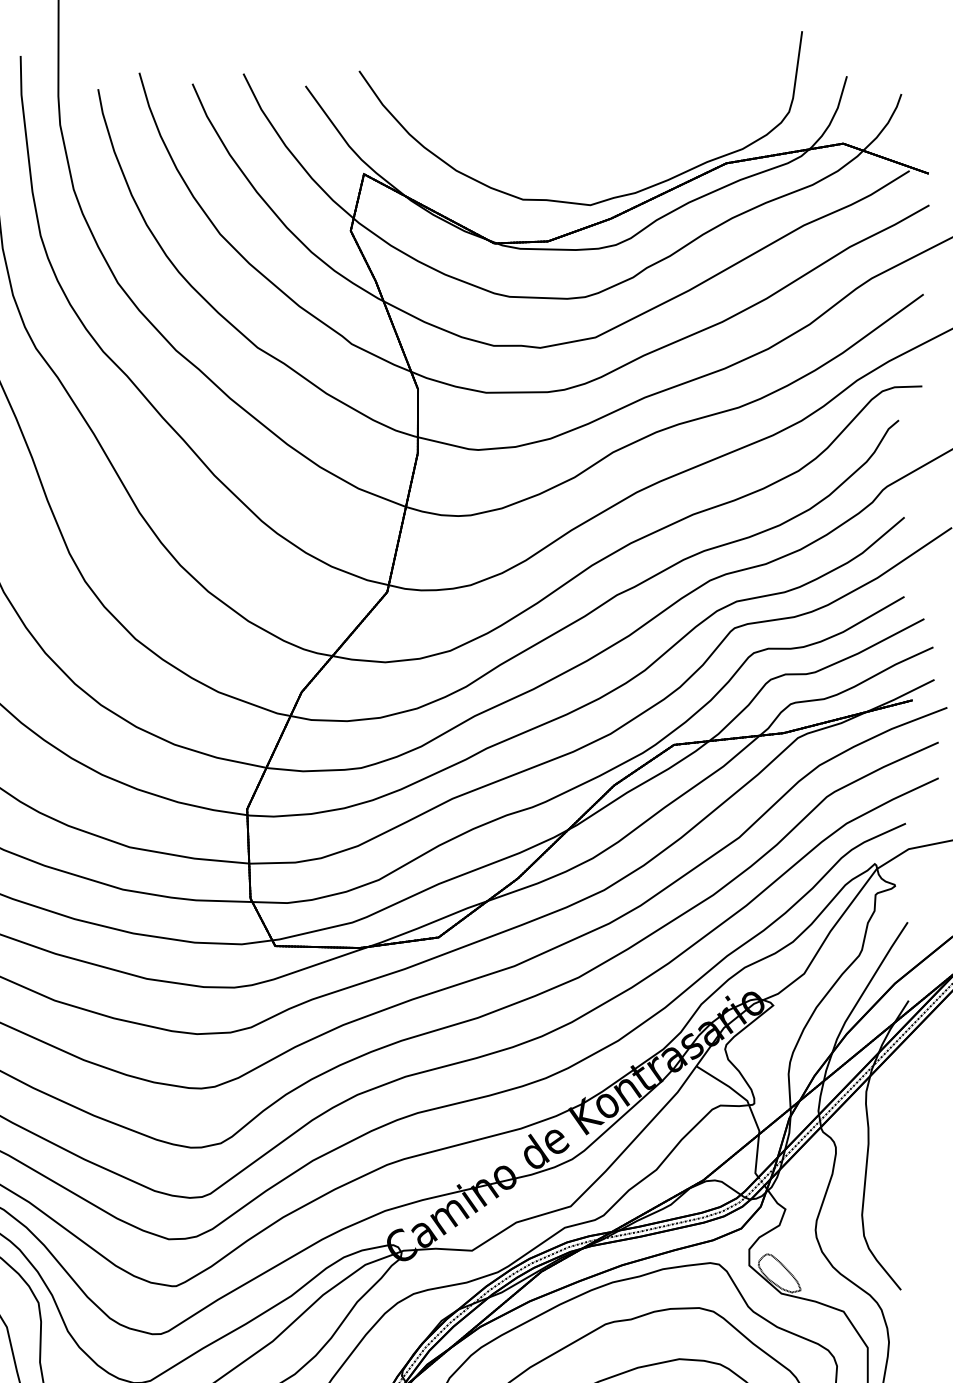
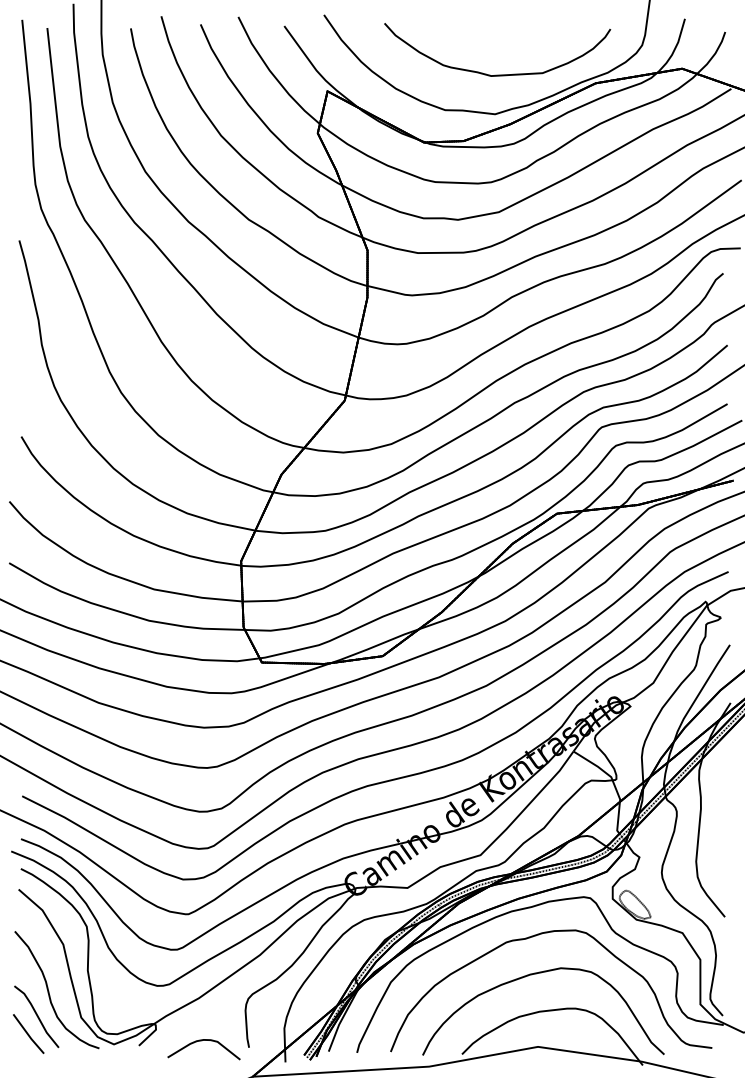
curve: (593, 151) -> (497, 74), added

